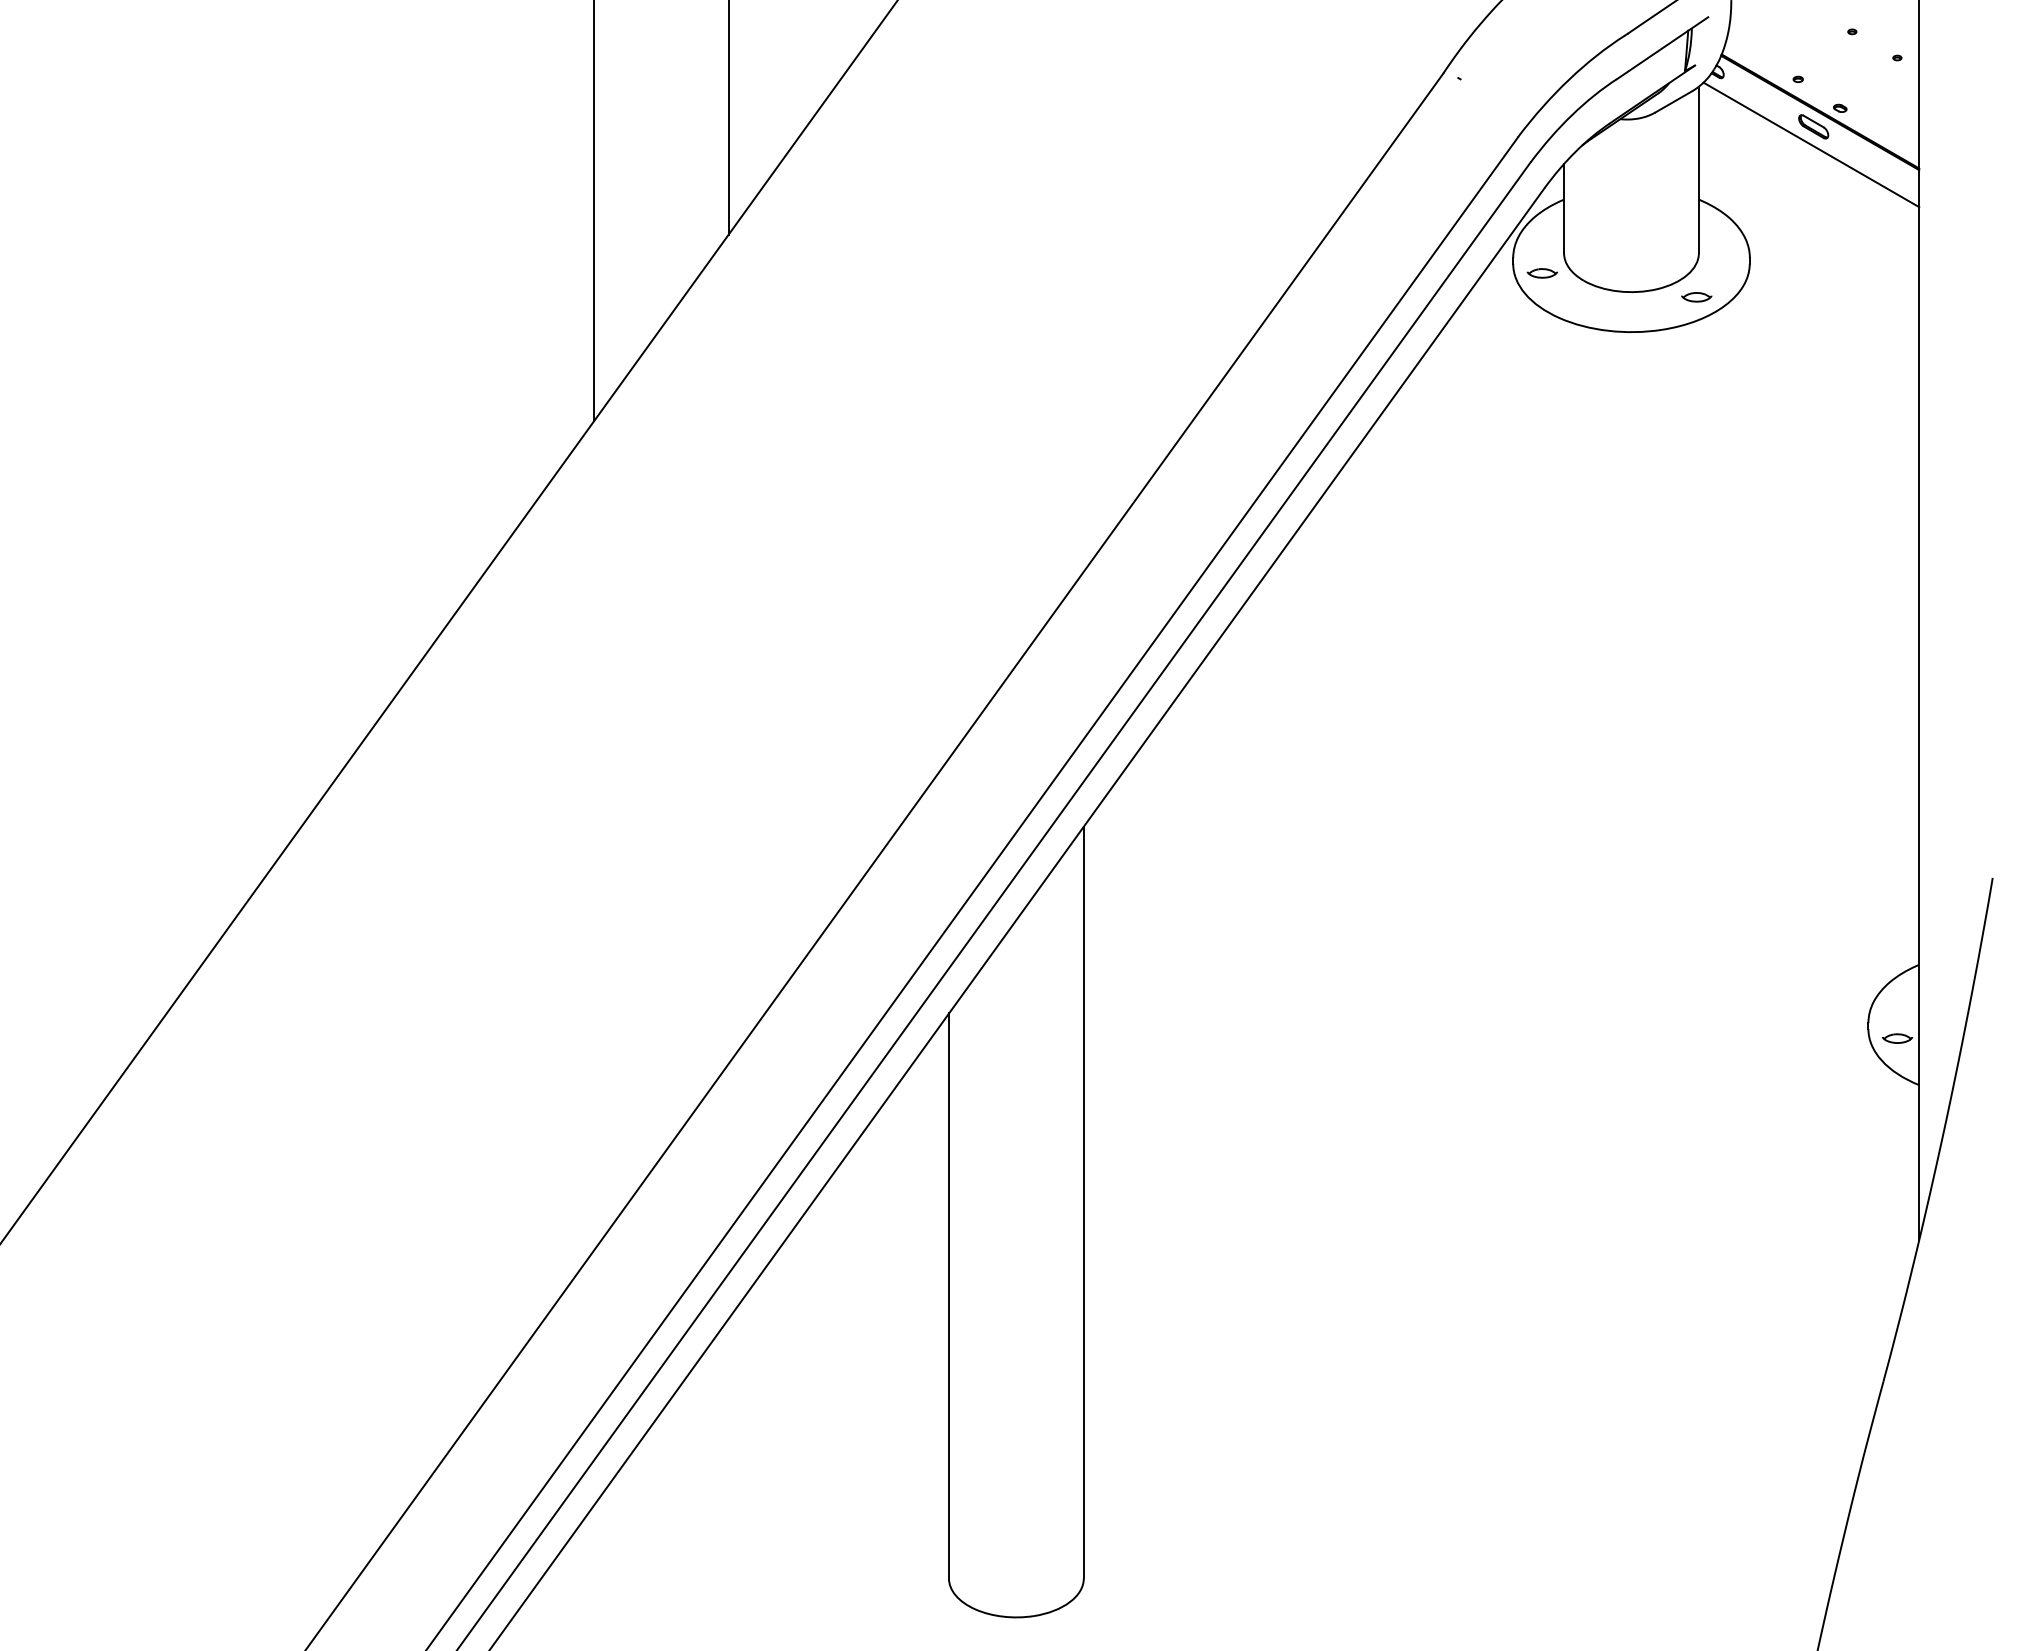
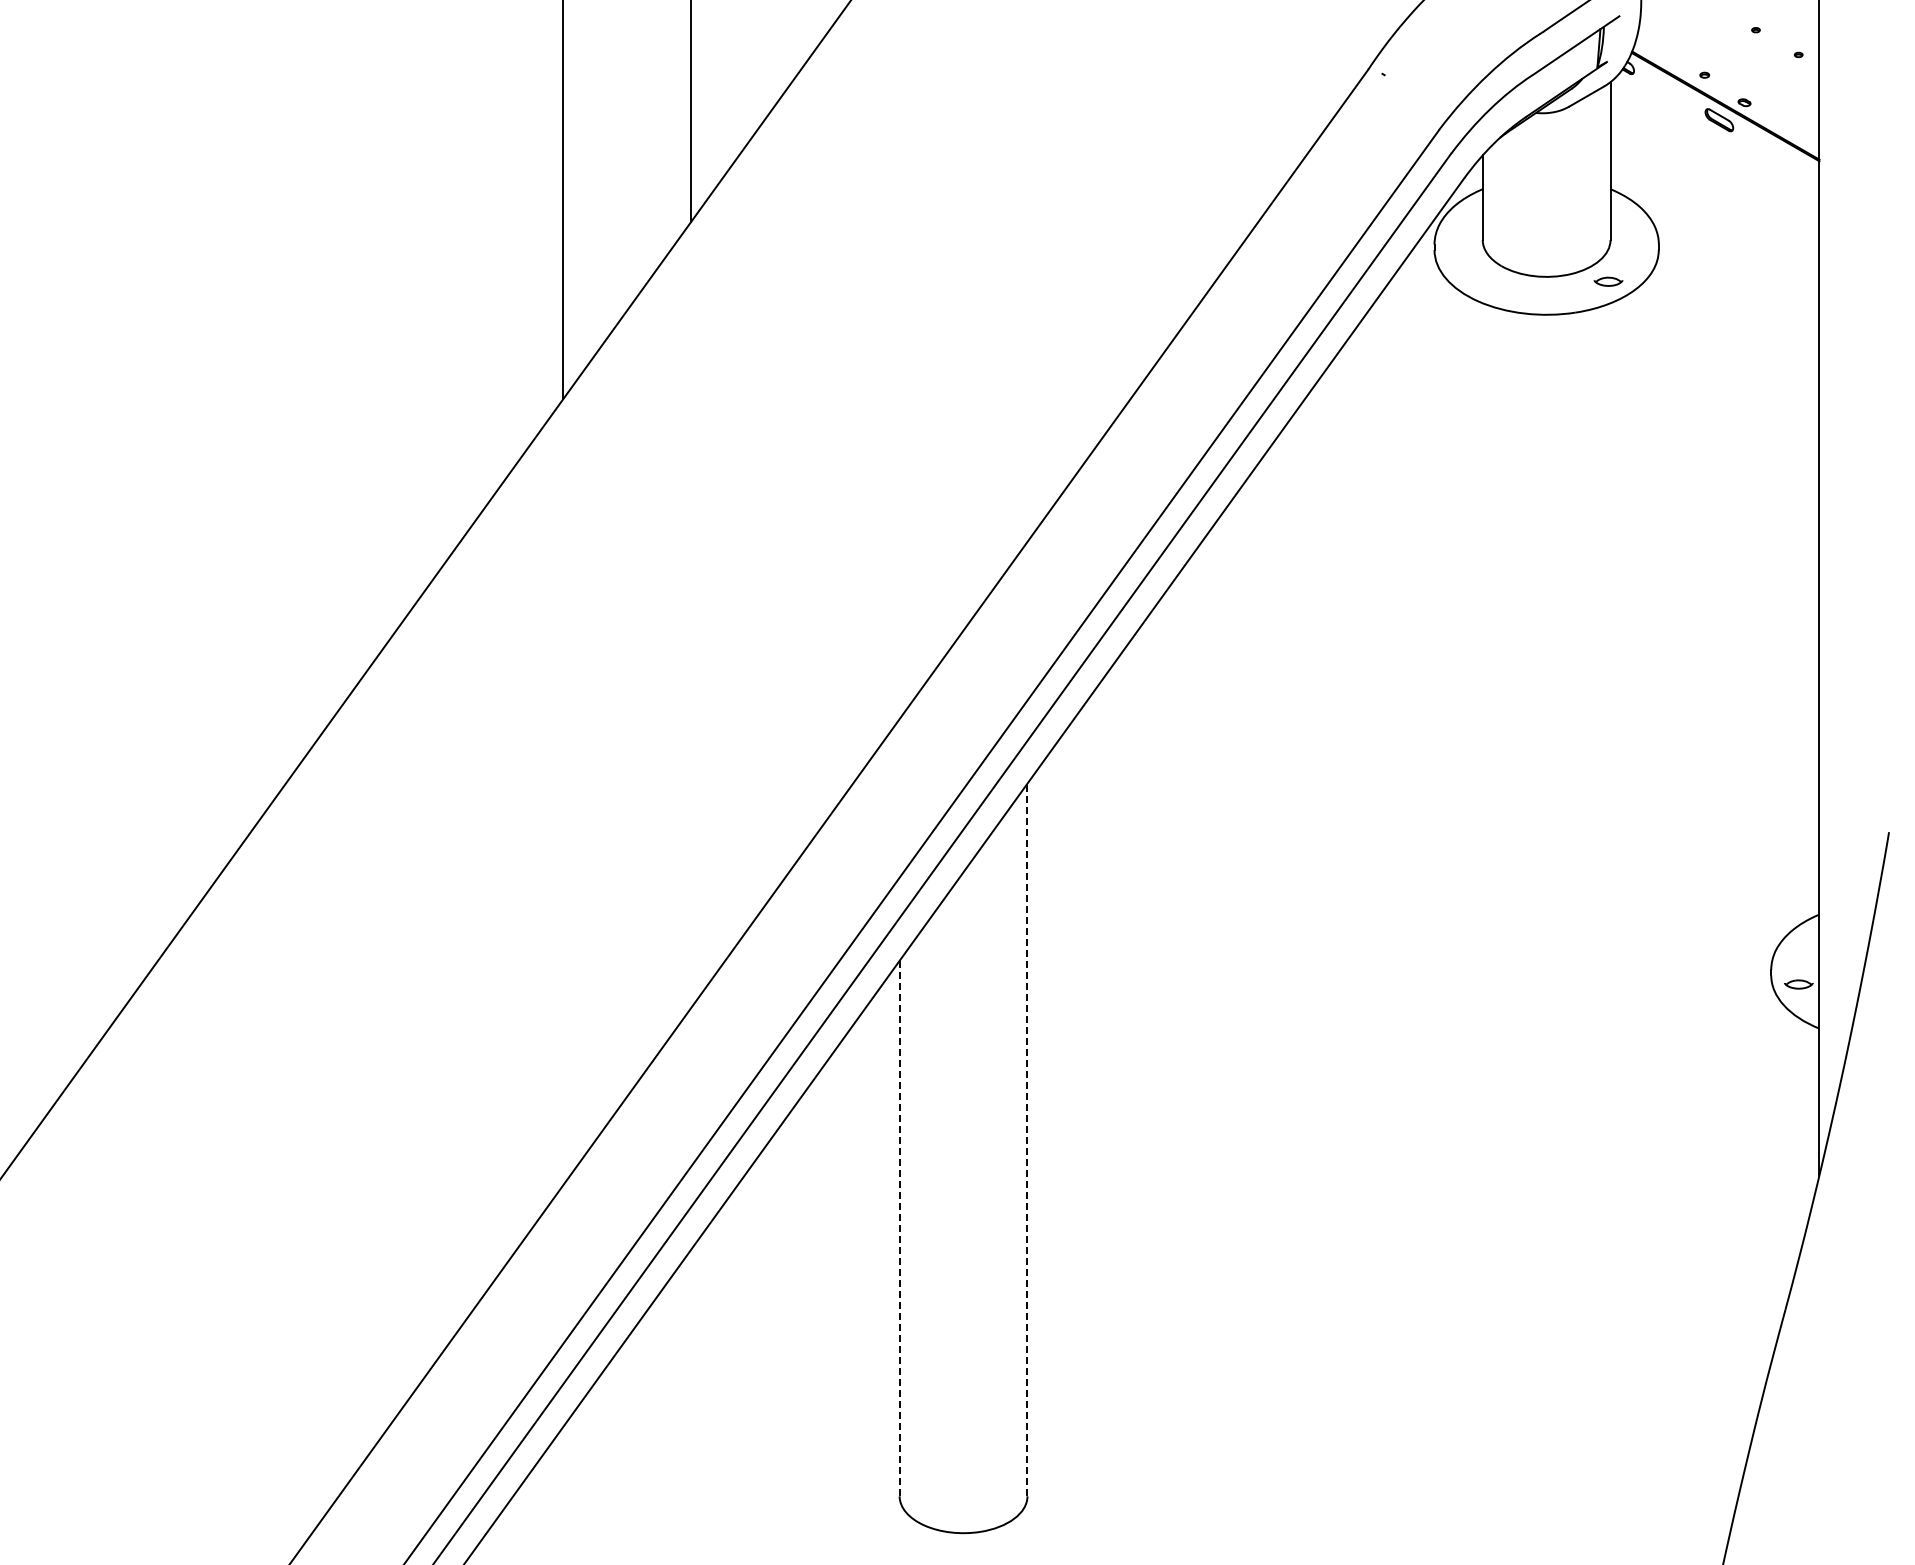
line: (1810, 145) -> (1716, 137), removed
part: (1541, 273) -> (1461, 259), removed
line: (1083, 1202) -> (1027, 1139), solid -> dashed
line: (948, 1295) -> (899, 1228), solid -> dashed

